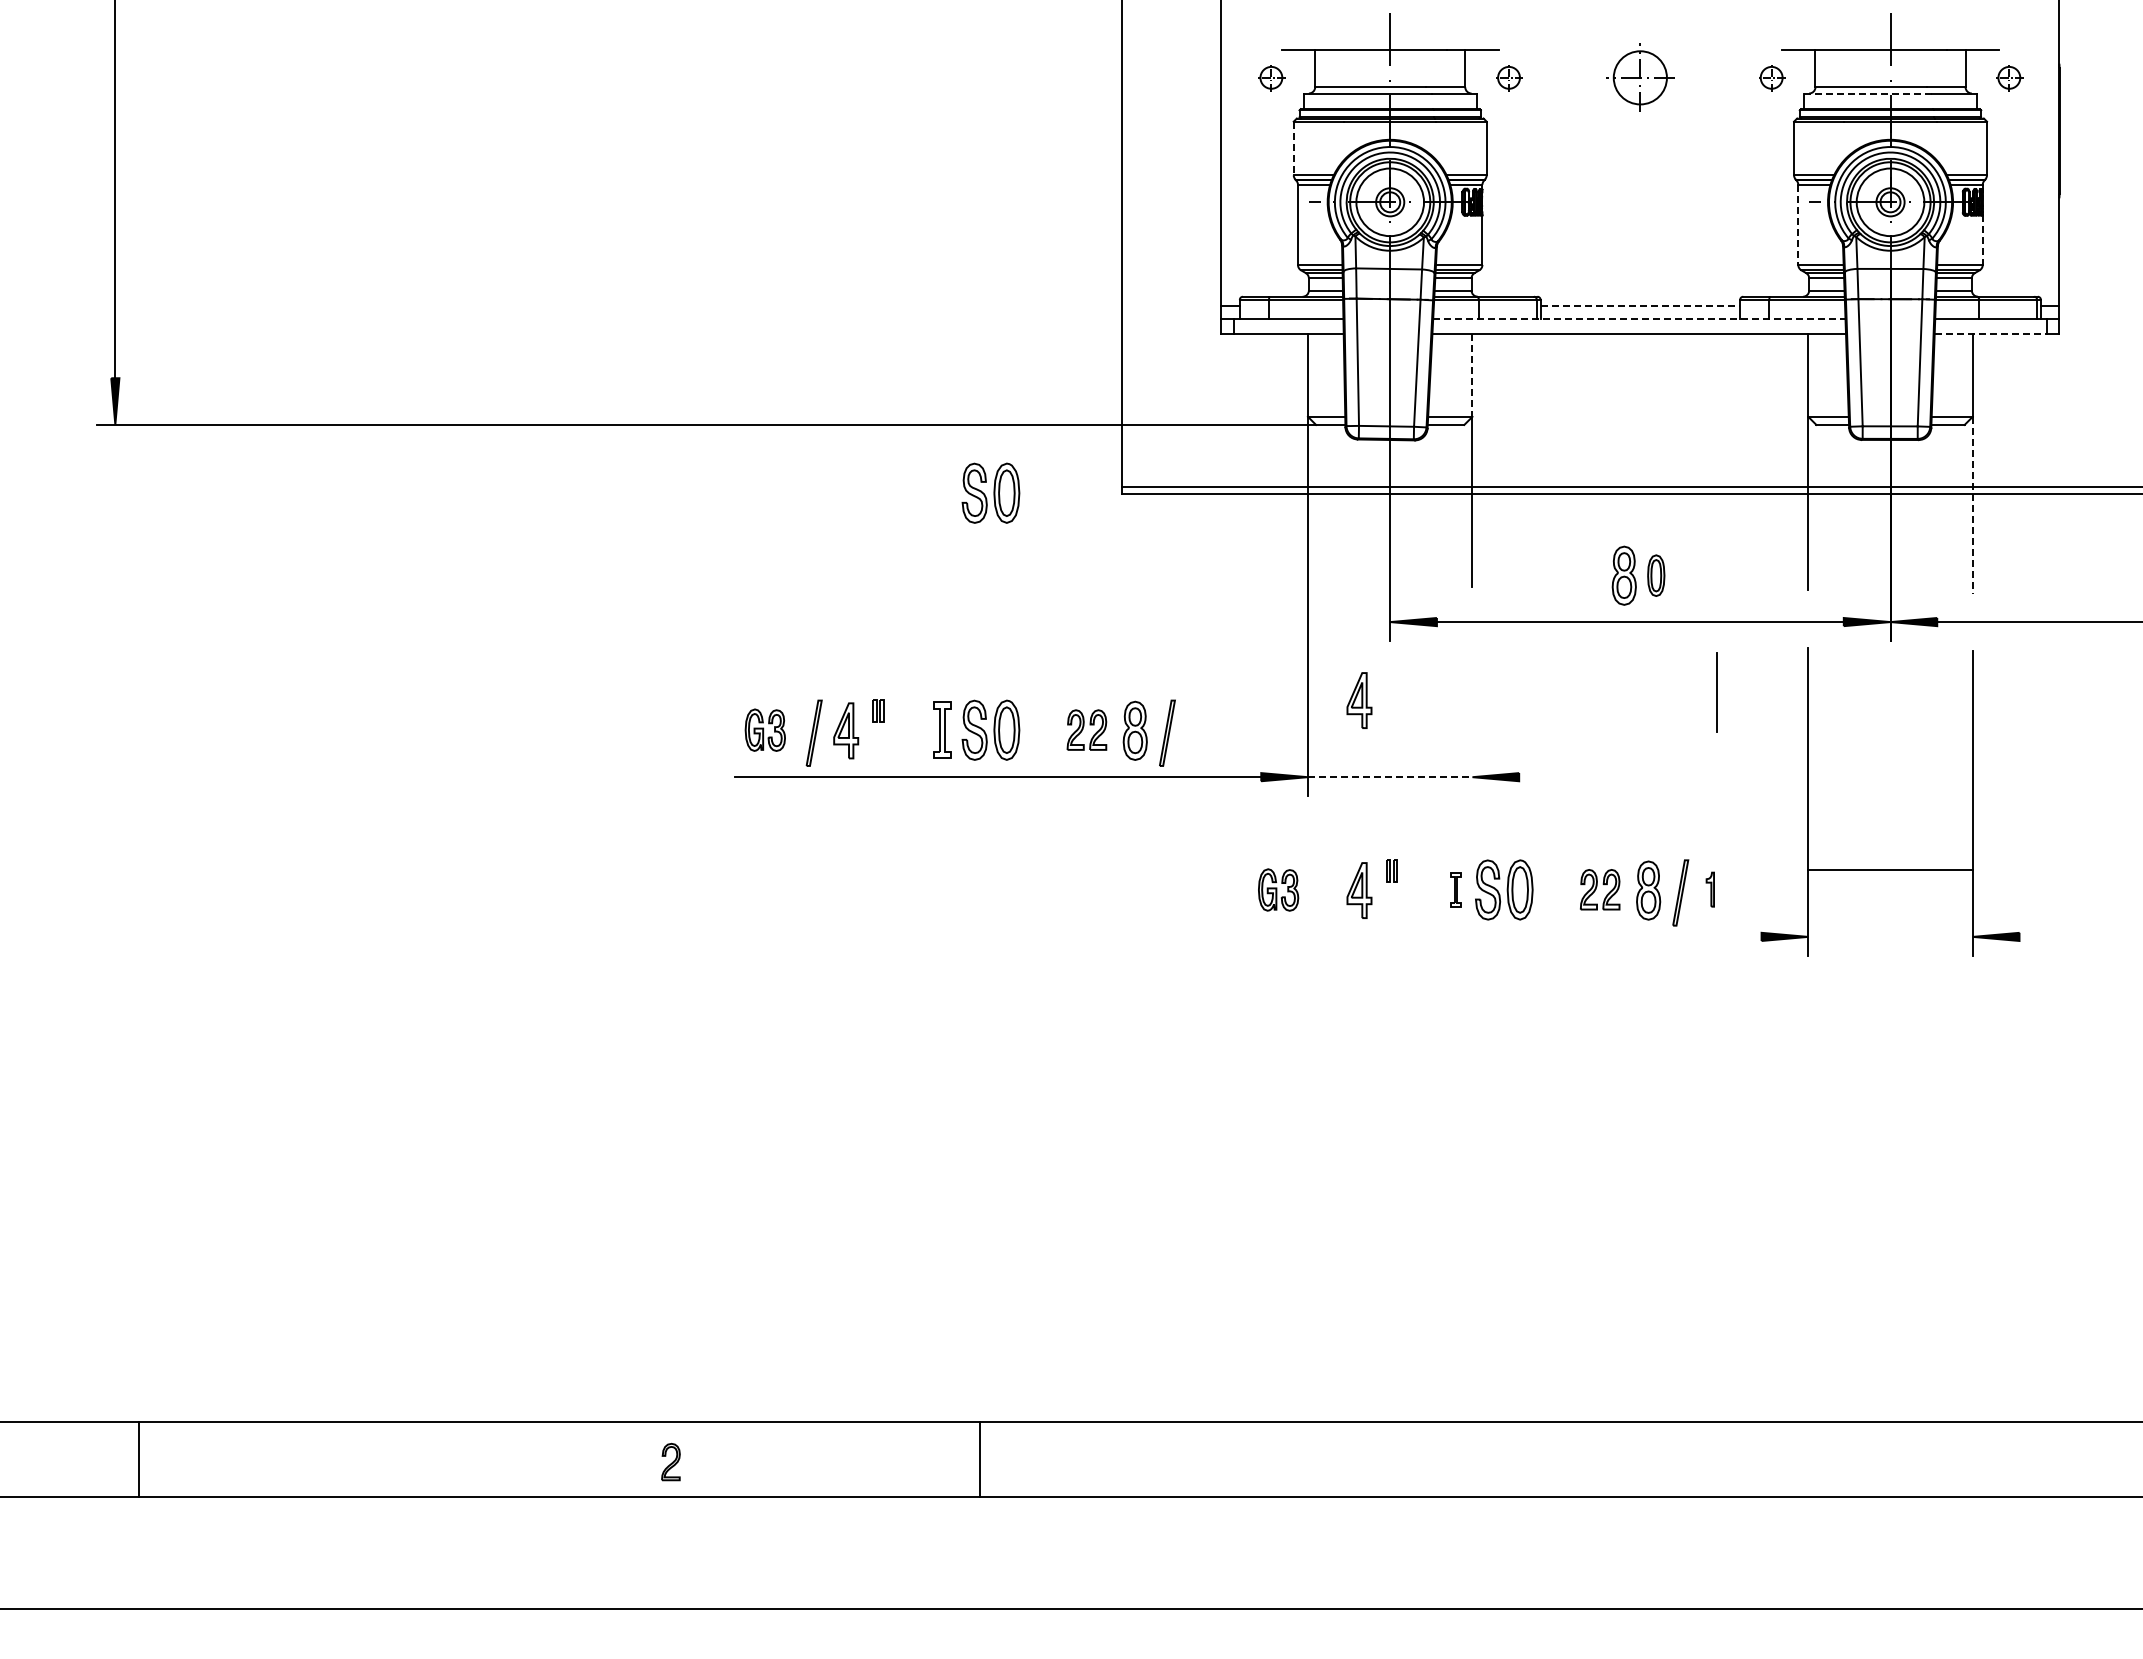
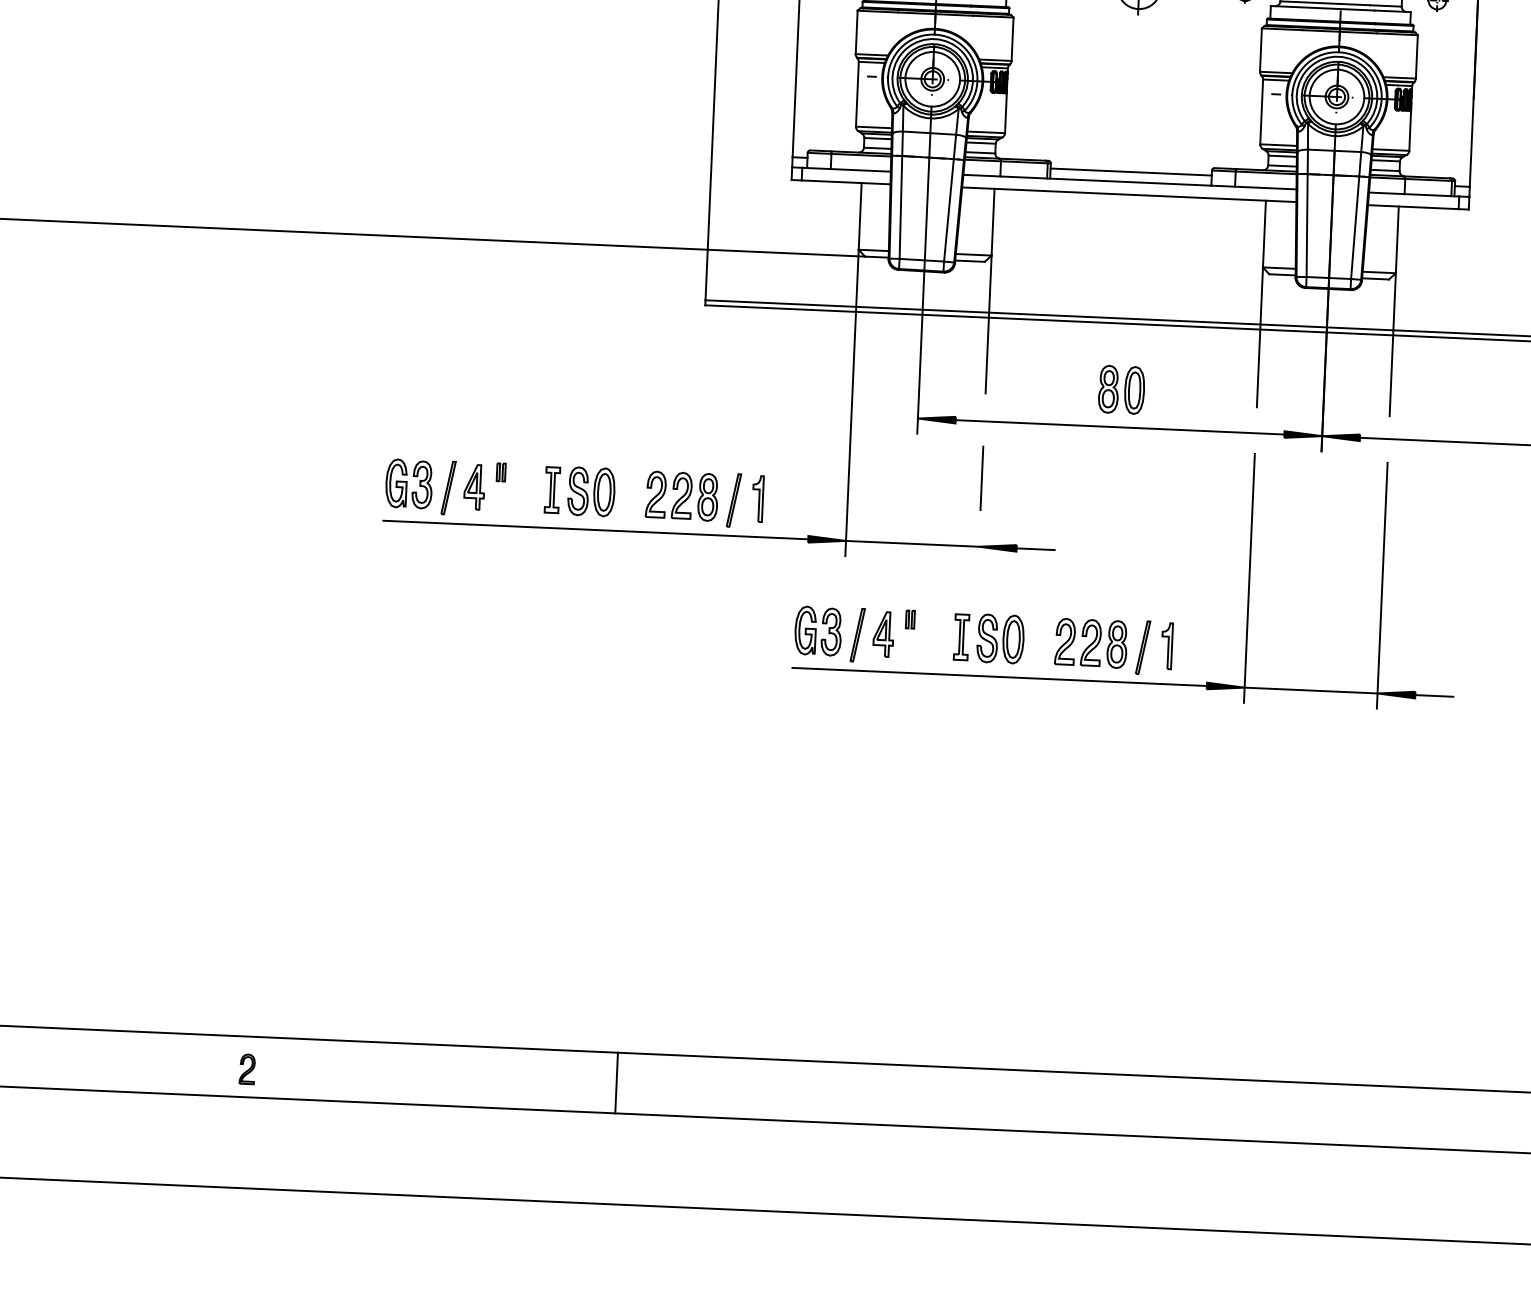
line: (1867, 93) -> (1322, 8), dashed -> solid
line: (1293, 148) -> (856, 32), dashed -> solid
line: (1798, 225) -> (1261, 112), dashed -> solid
line: (1982, 239) -> (1410, 130), dashed -> solid
line: (1640, 306) -> (1131, 172), dashed -> solid
line: (1639, 318) -> (1130, 182), dashed -> solid
line: (1991, 334) -> (1413, 207), dashed -> solid
line: (1472, 376) -> (993, 222), dashed -> solid
part: (990, 492) -> (599, 299), removed
line: (1972, 505) -> (1392, 344), dashed -> solid
part: (1655, 575) -> (1133, 390), size x1.43
line: (1716, 692) -> (981, 478), moved
part: (1359, 700) -> (890, 480), removed
part: (765, 729) -> (409, 483), size x1.43
part: (1086, 729) -> (668, 494), size x1.43
part: (1196, 729) -> (757, 498), added
line: (1390, 777) -> (912, 544), dashed -> solid
line: (1542, 777) -> (1035, 549), added
line: (1890, 869) -> (1311, 690), moved
part: (1278, 889) -> (818, 630), size x1.43
part: (1455, 889) -> (961, 636), size x1.67
part: (1599, 889) -> (1077, 641), size x1.43
part: (1710, 889) -> (1167, 645), size x1.67
part: (1327, 892) -> (857, 634), added
line: (1504, 936) -> (999, 676), added
line: (2042, 936) -> (1433, 695), added
line: (979, 1458) -> (616, 1082), moved
part: (670, 1462) -> (246, 1069), moved

